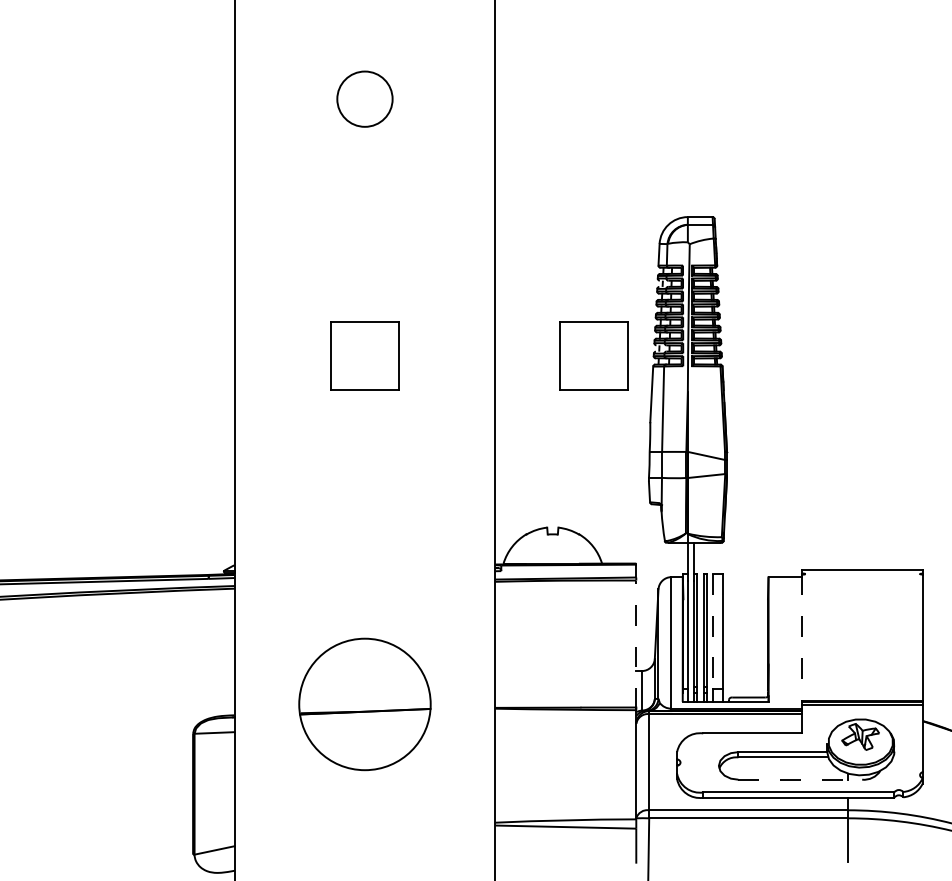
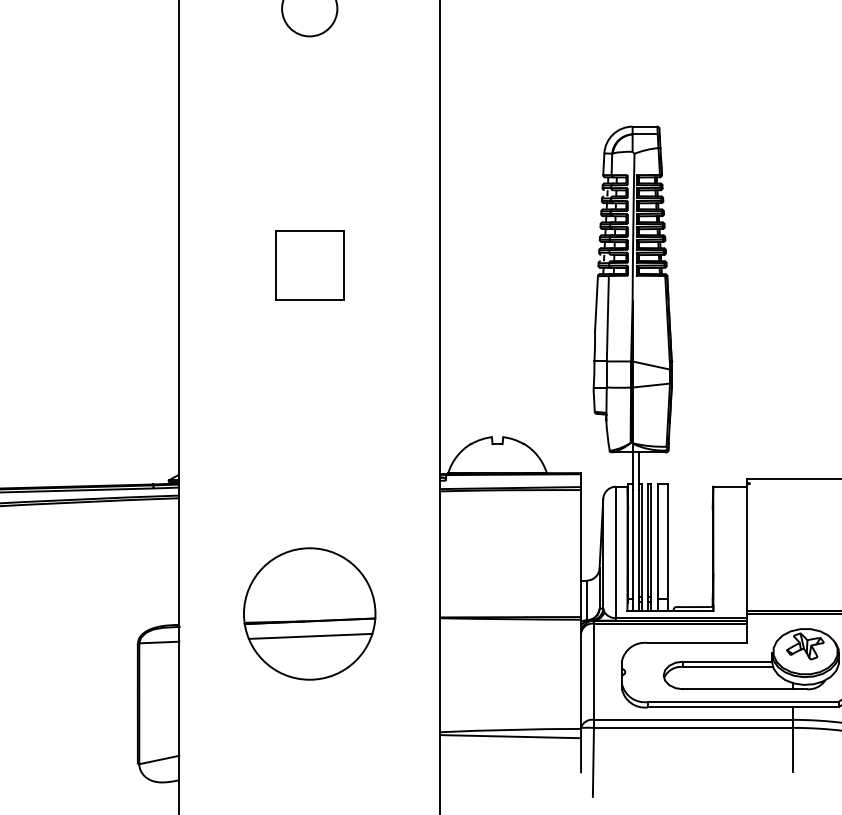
part: (593, 355) -> (538, 265), removed
line: (712, 631) -> (657, 541), dashed -> solid
line: (802, 638) -> (747, 548), dashed -> solid
line: (636, 644) -> (581, 554), dashed -> solid
line: (365, 726) -> (310, 636), added
line: (800, 779) -> (745, 689), dashed -> solid

